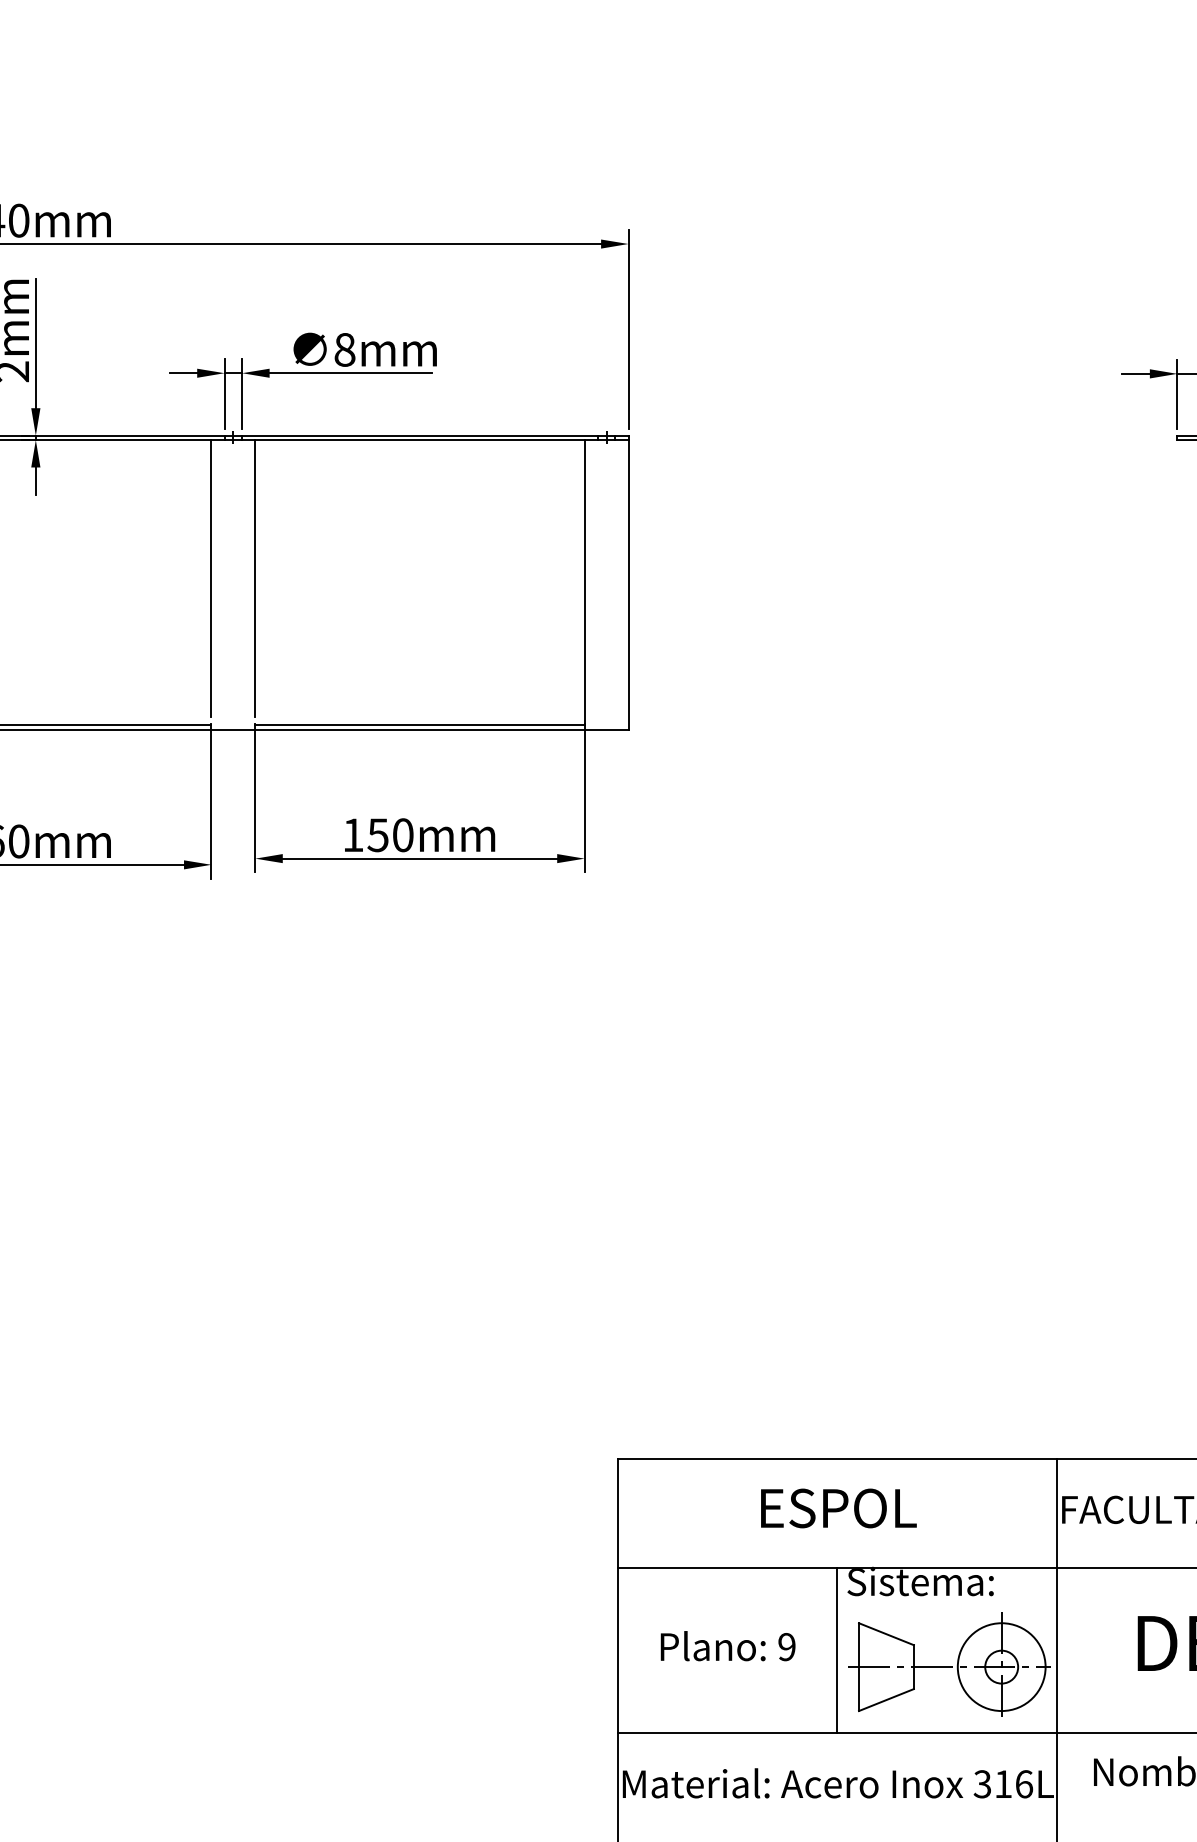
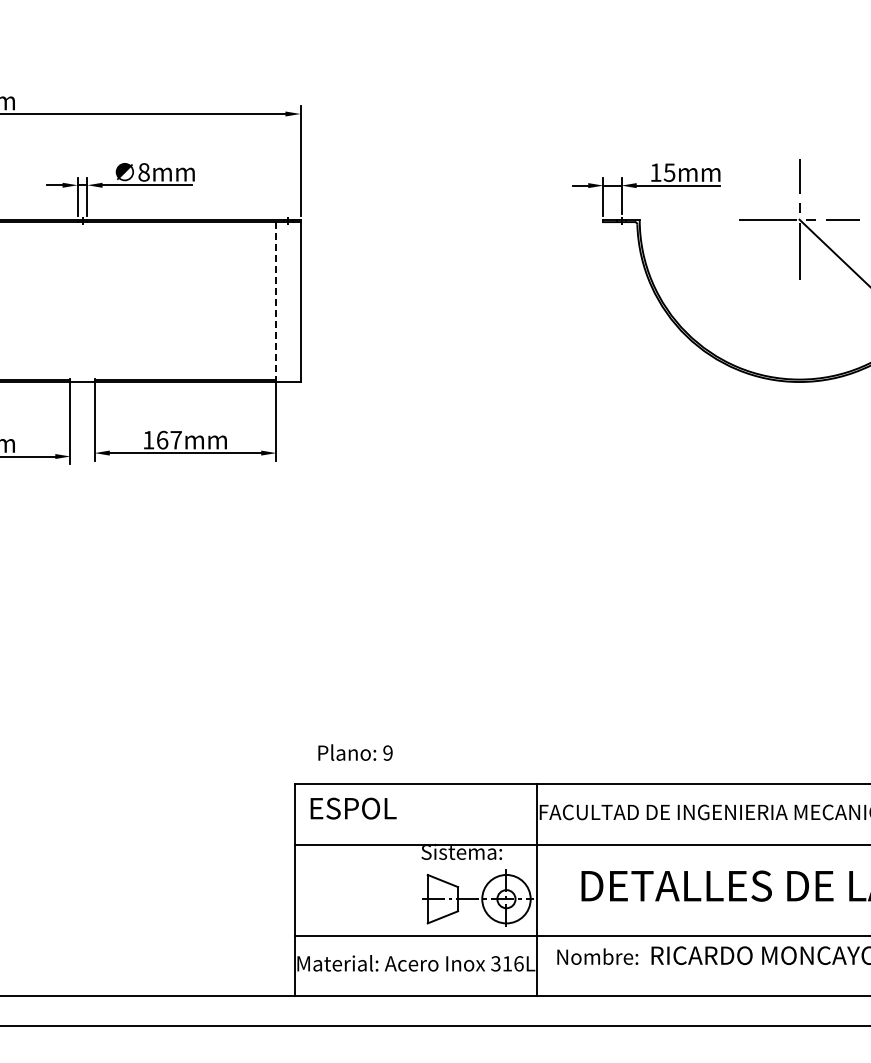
line: (211, 578) -> (70, 298), removed
line: (255, 578) -> (94, 298), removed
line: (584, 582) -> (276, 300), solid -> dashed
text: (389, 833) -> (168, 439), 150mm -> 167mm
text: (838, 1508) -> (353, 808), moved
text: (728, 1645) -> (355, 752), moved
line: (836, 1649) -> (415, 889), removed

